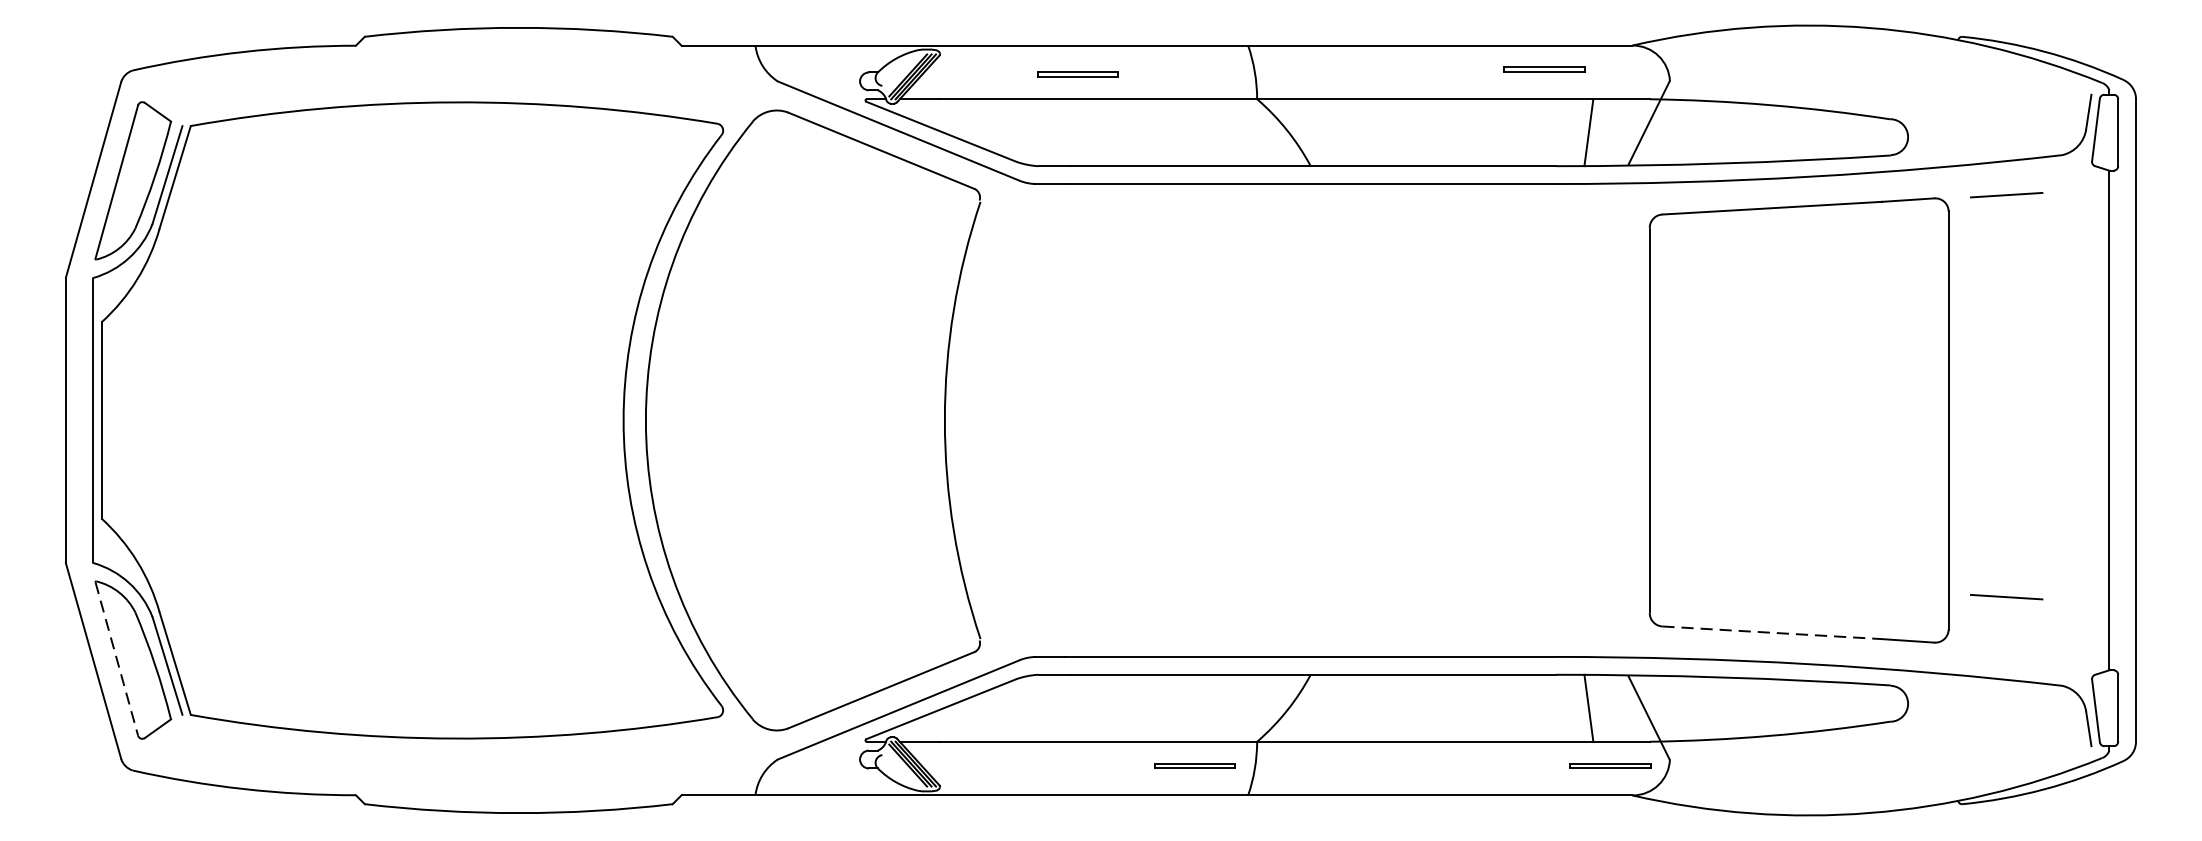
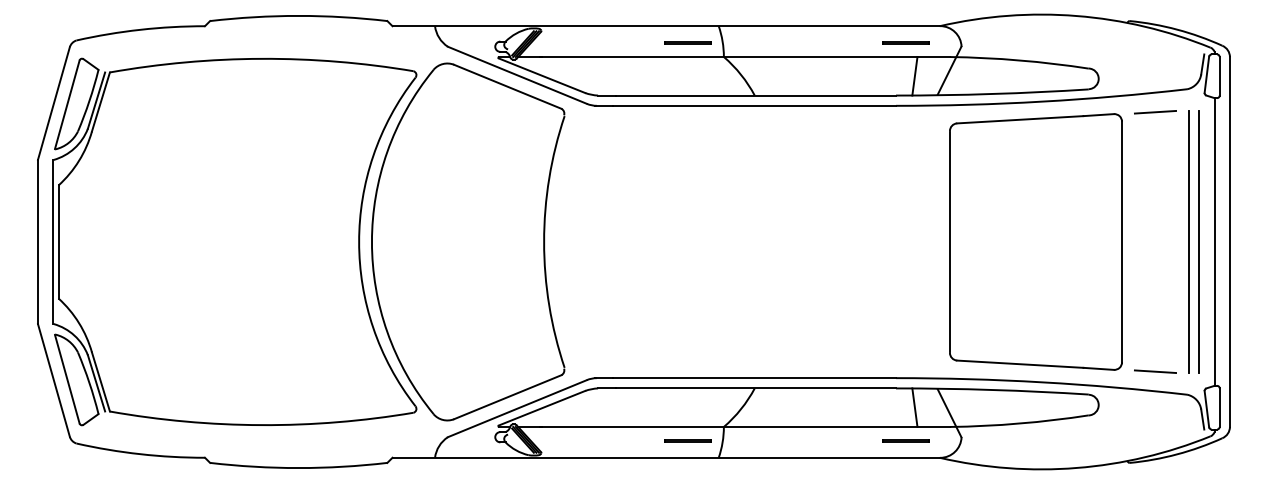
line: (1543, 68) -> (905, 42), moved
line: (1077, 74) -> (687, 42), moved
line: (2064, 419) -> (1188, 241), added
line: (2083, 419) -> (1199, 241), added
line: (2006, 596) -> (1155, 371), moved
line: (1772, 633) -> (1020, 364), dashed -> solid
line: (117, 659) -> (67, 379), dashed -> solid
line: (1609, 765) -> (905, 440), moved

